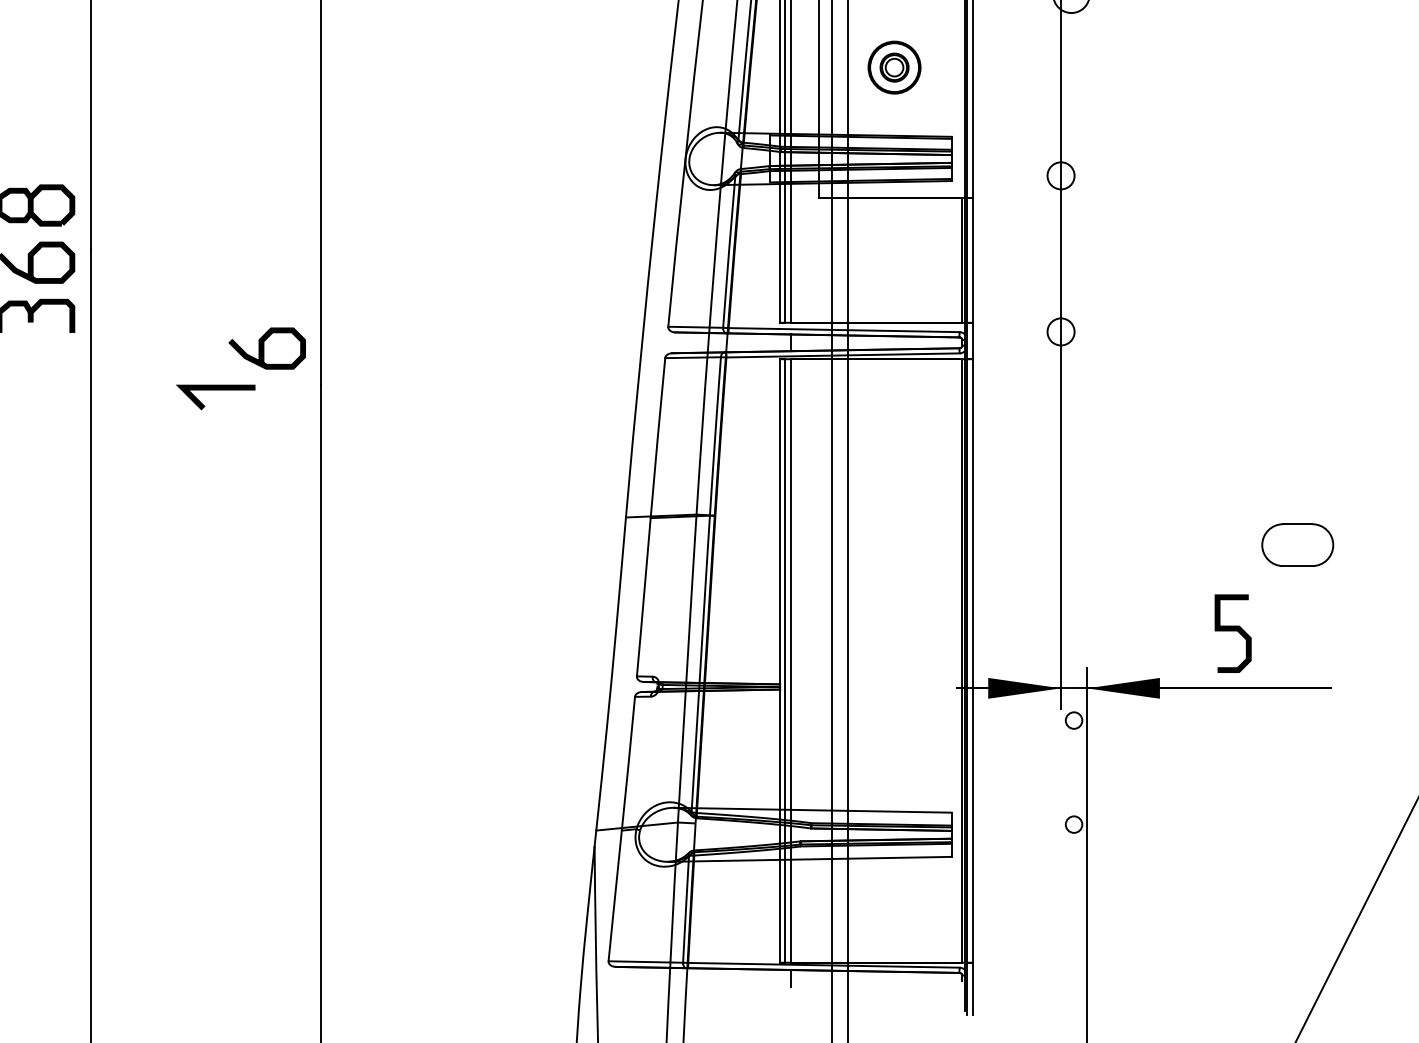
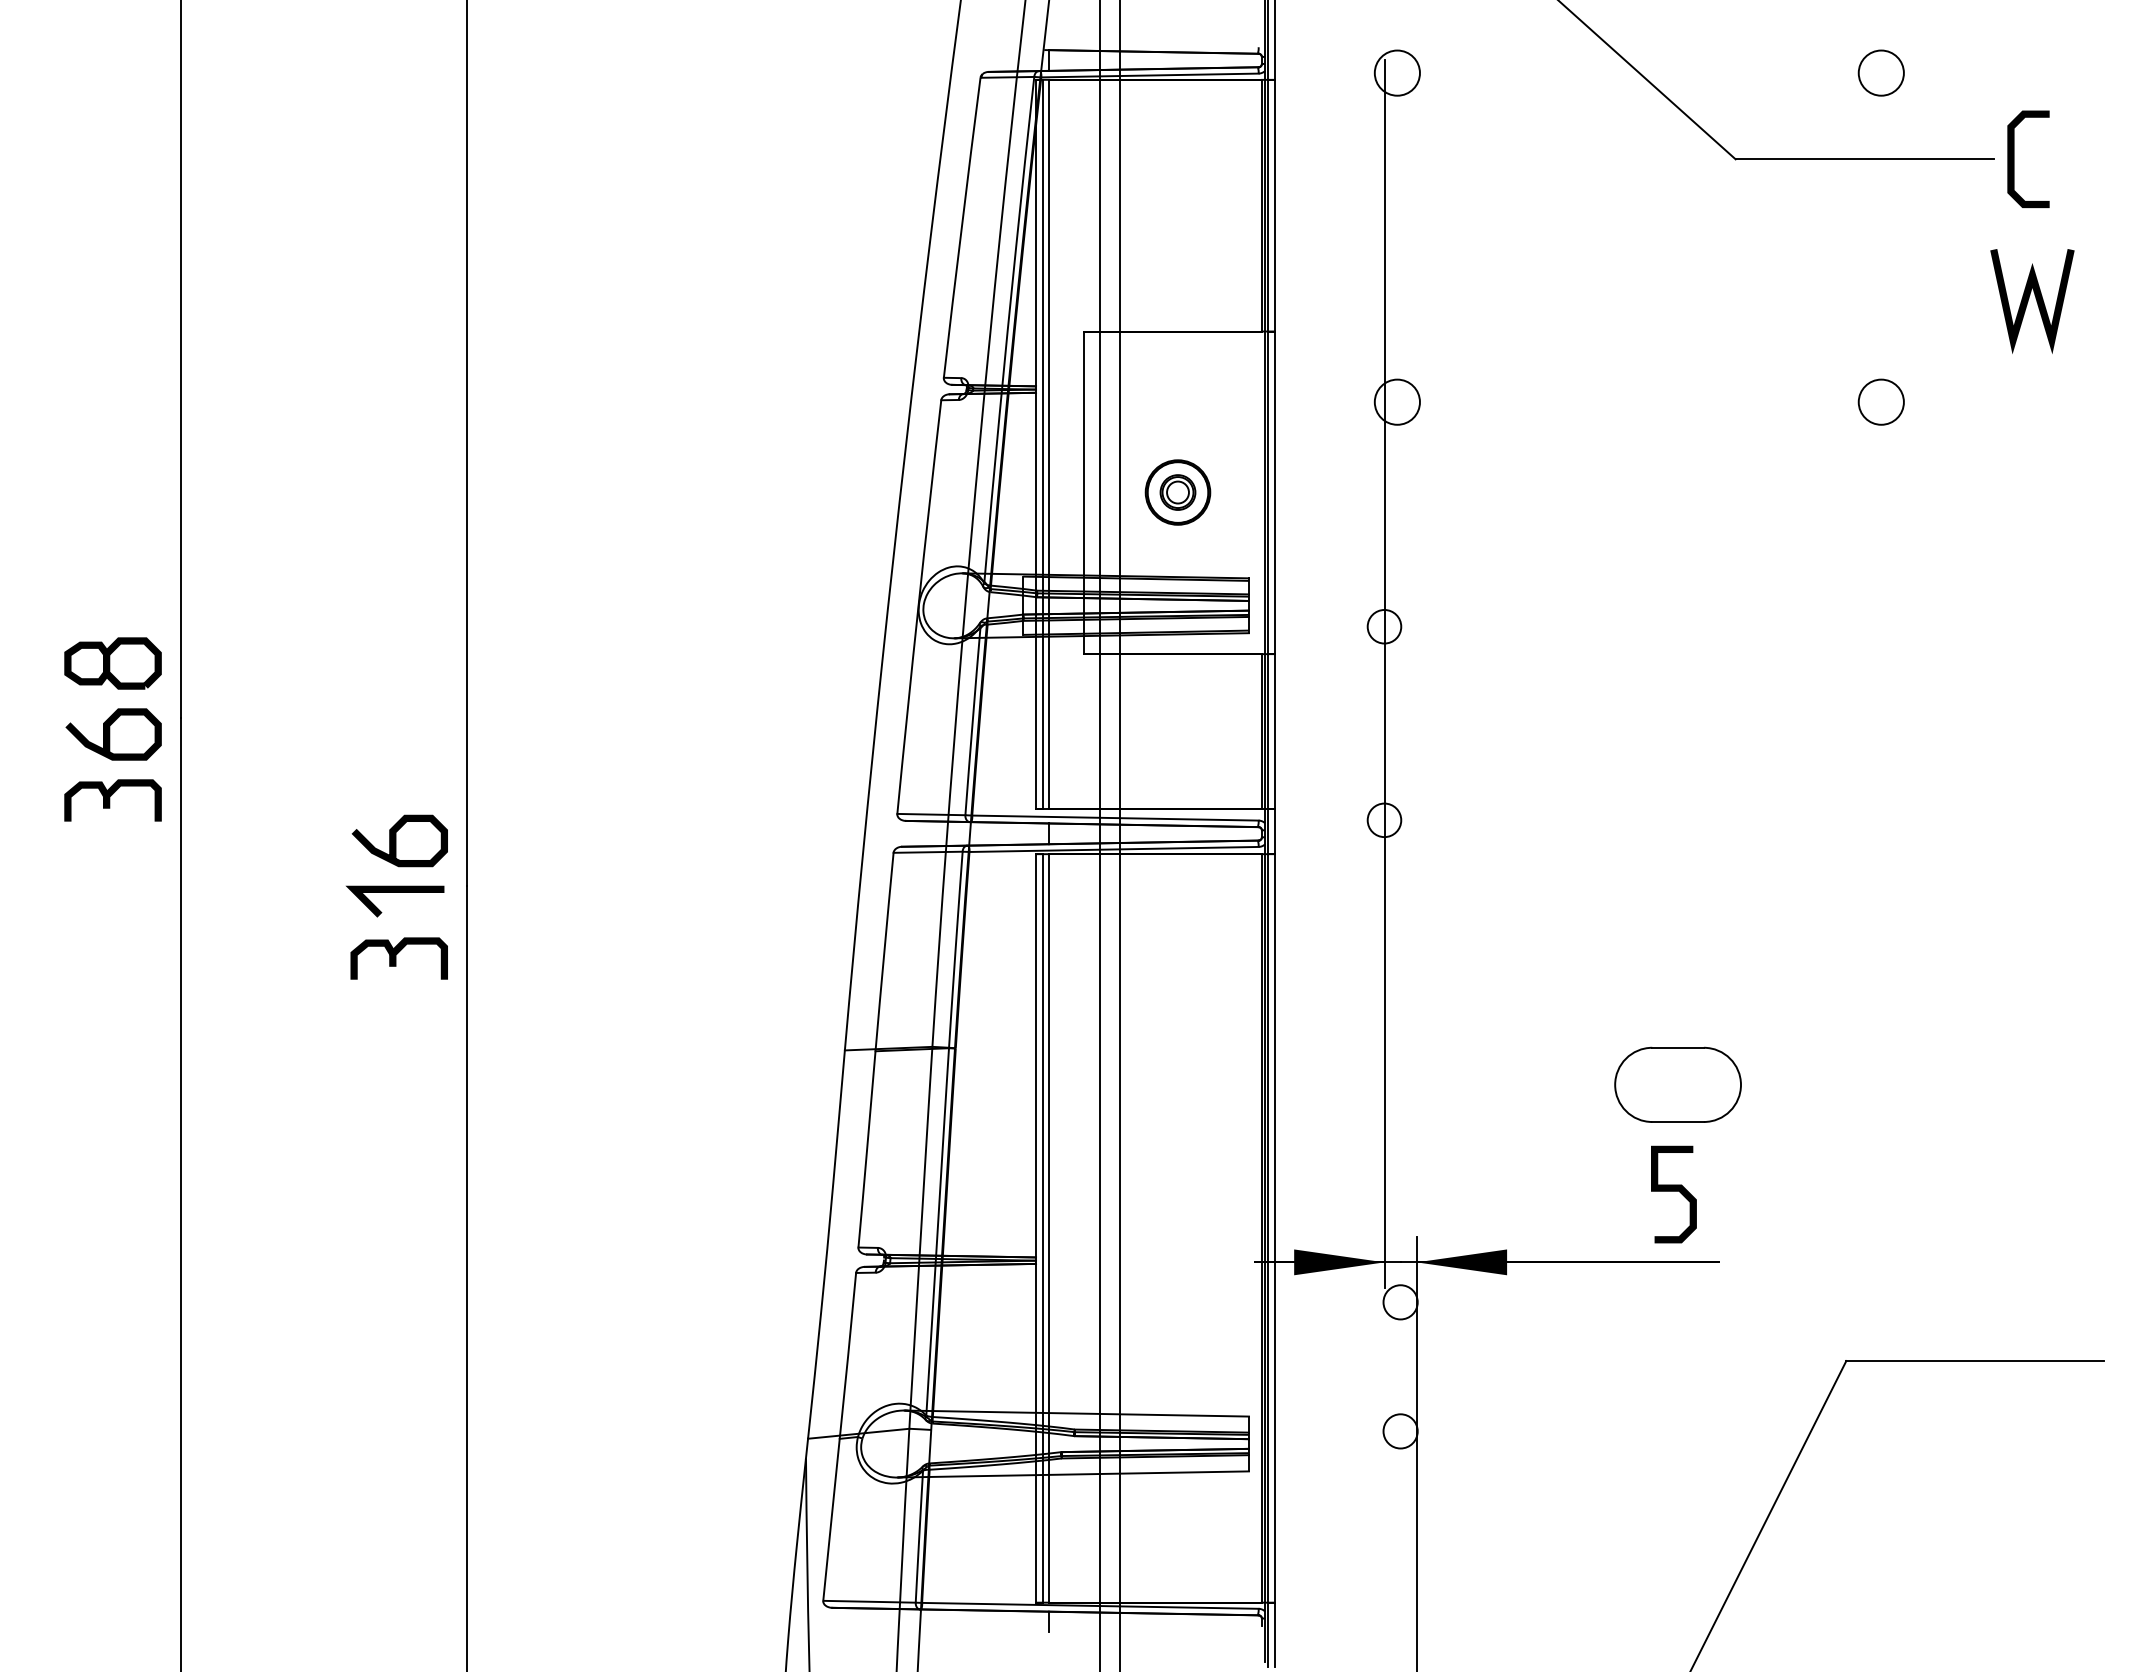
line: (216, 390) -> (395, 892), moved
part: (266, 443) -> (398, 958), added
part: (1297, 544) -> (1677, 1084), size x1.43
curve: (1232, 631) -> (1673, 1191), moved
circle: (1073, 720) -> (1400, 1302), size x1.67
circle: (1073, 824) -> (1400, 1431), size x1.67

